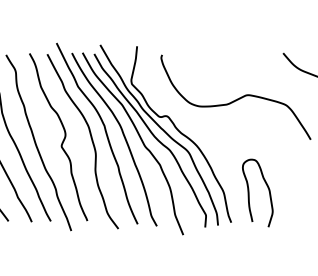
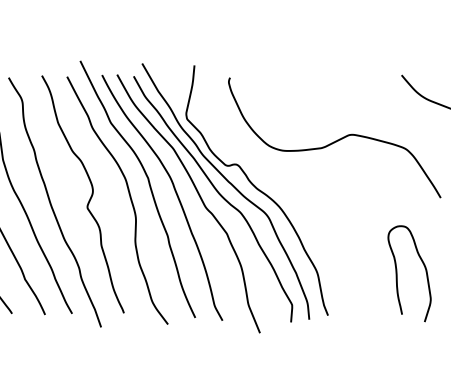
curve: (249, 192) -> (397, 273), moved

